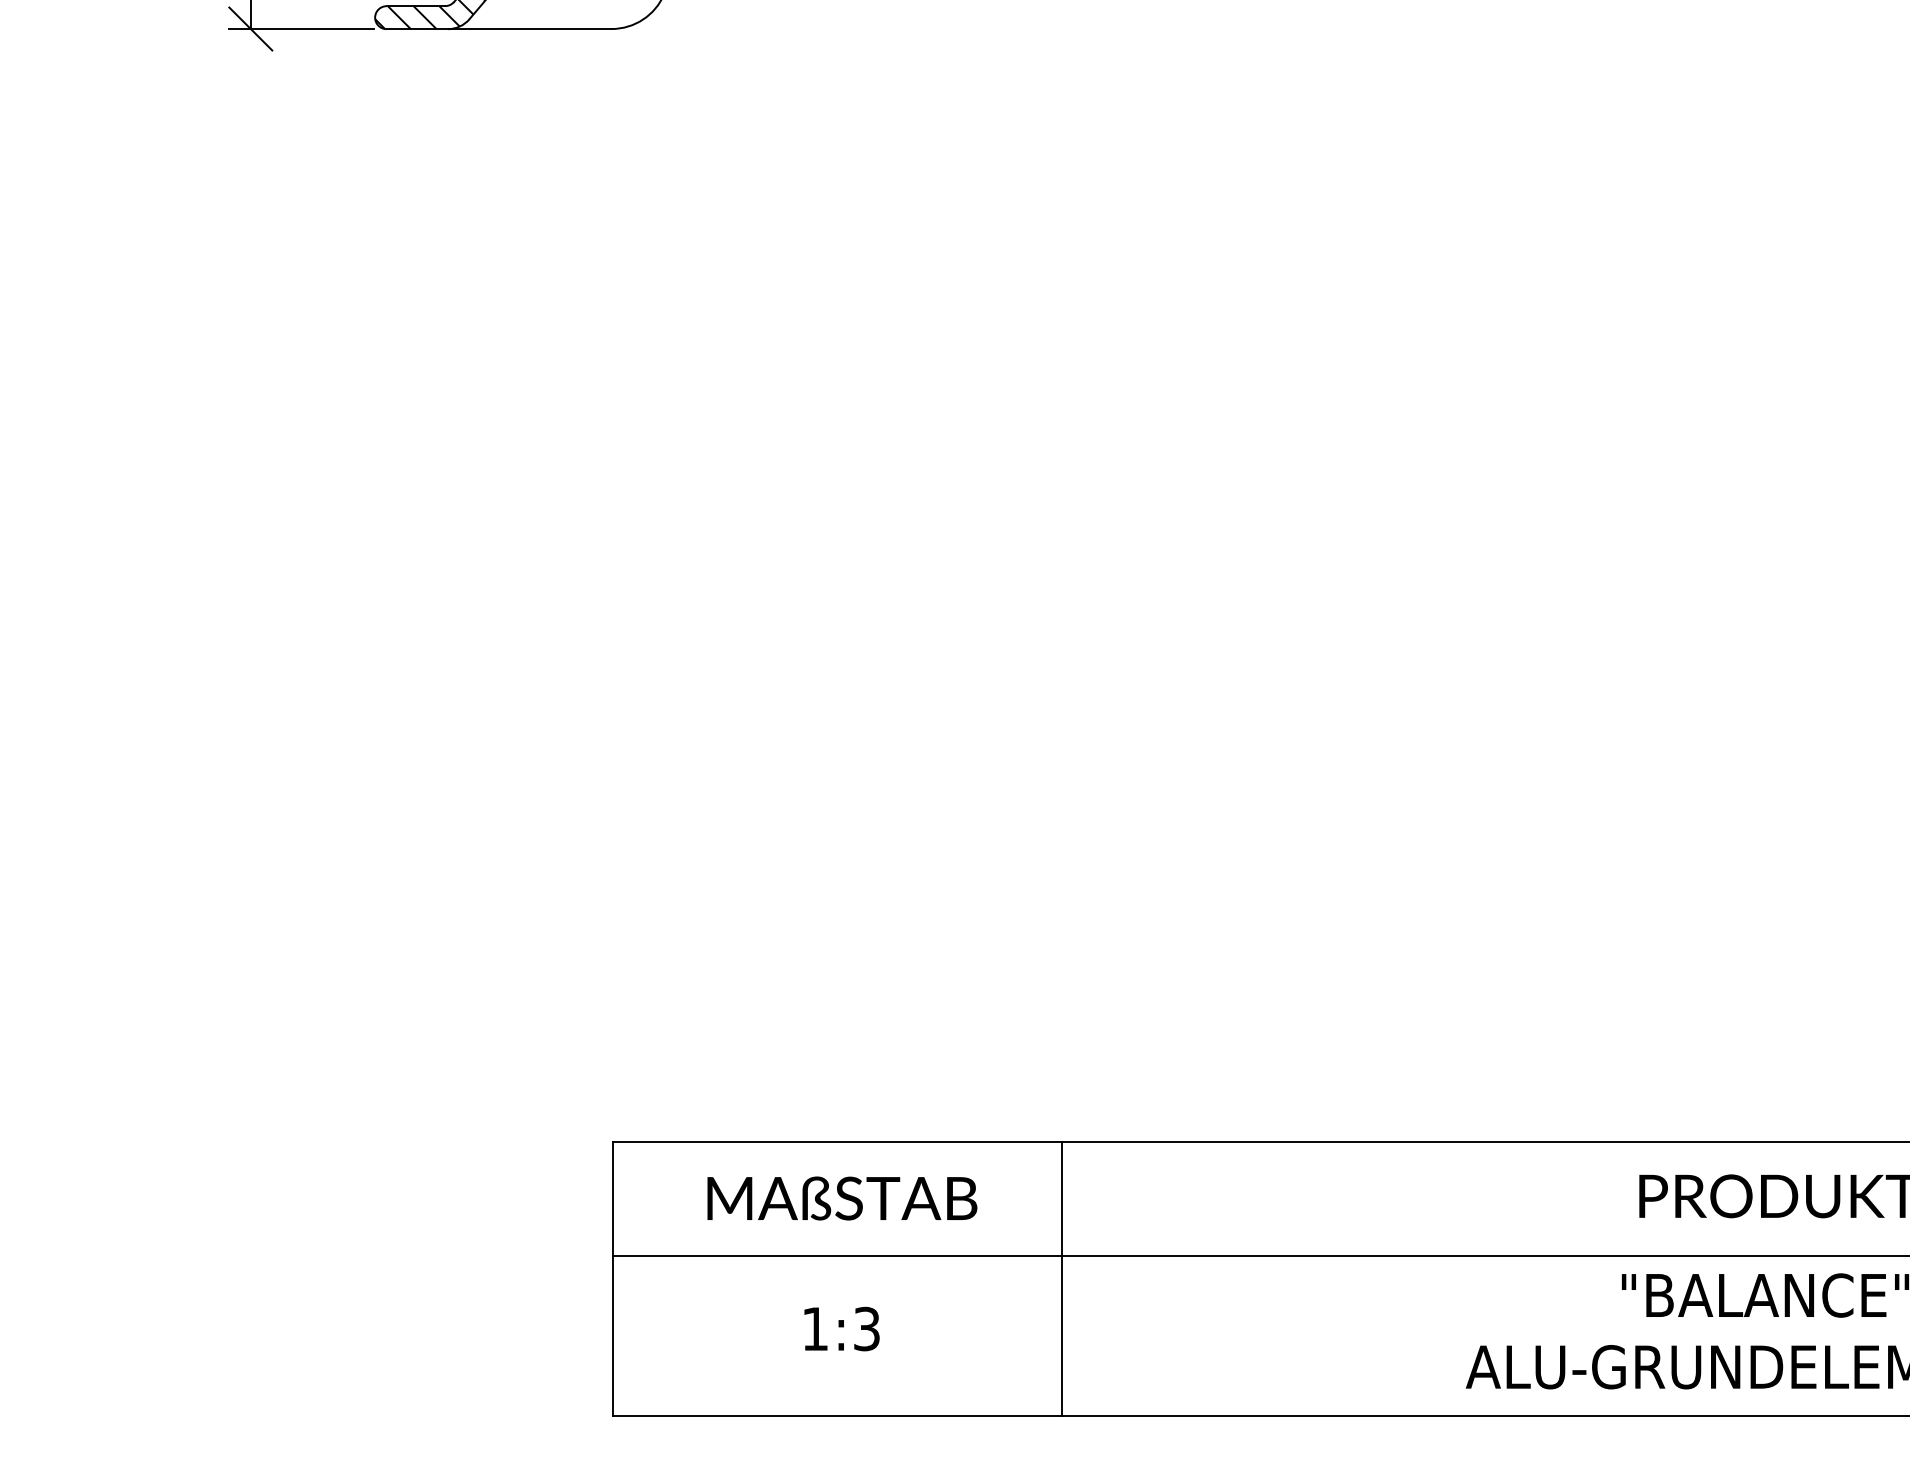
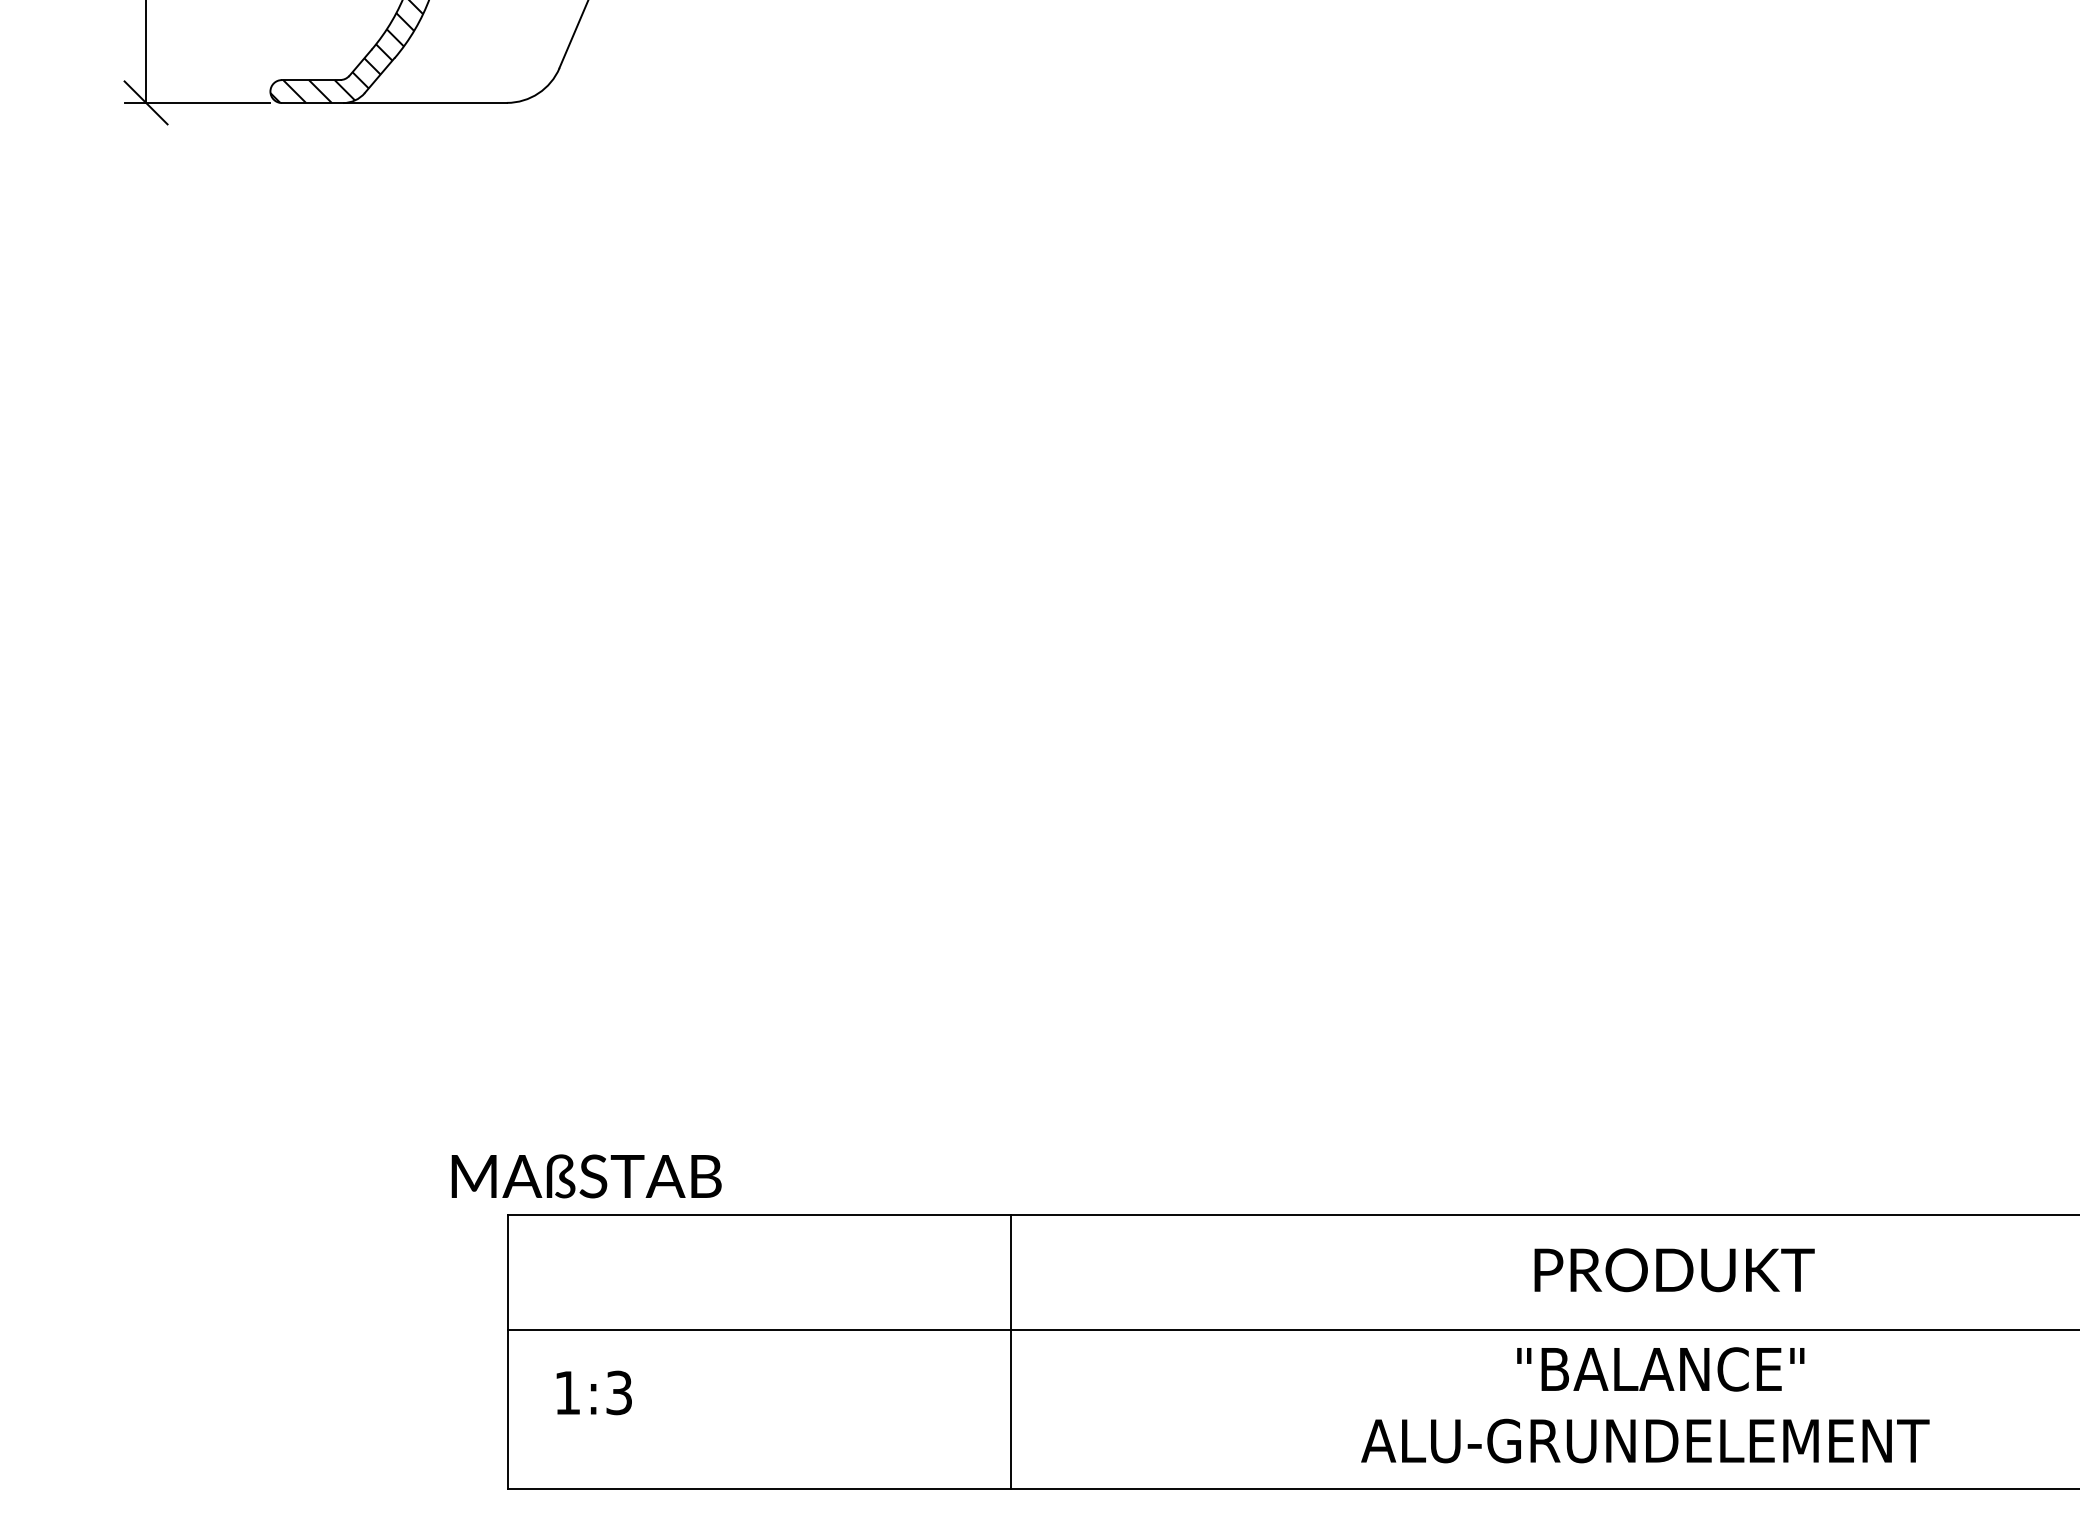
text: (842, 1198) -> (586, 1176), moved
line: (1062, 1278) -> (1011, 1352), moved
text: (841, 1328) -> (593, 1392), moved

